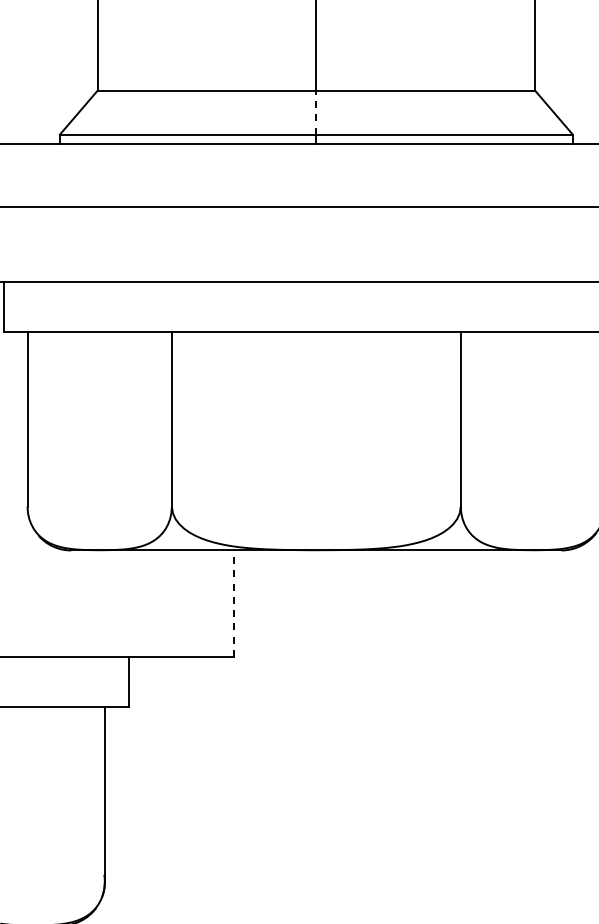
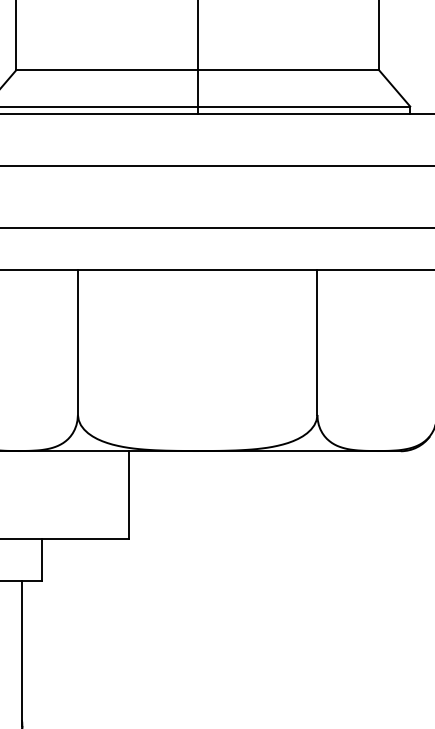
line: (316, 112) -> (197, 88), dashed -> solid
line: (233, 603) -> (128, 495), dashed -> solid

